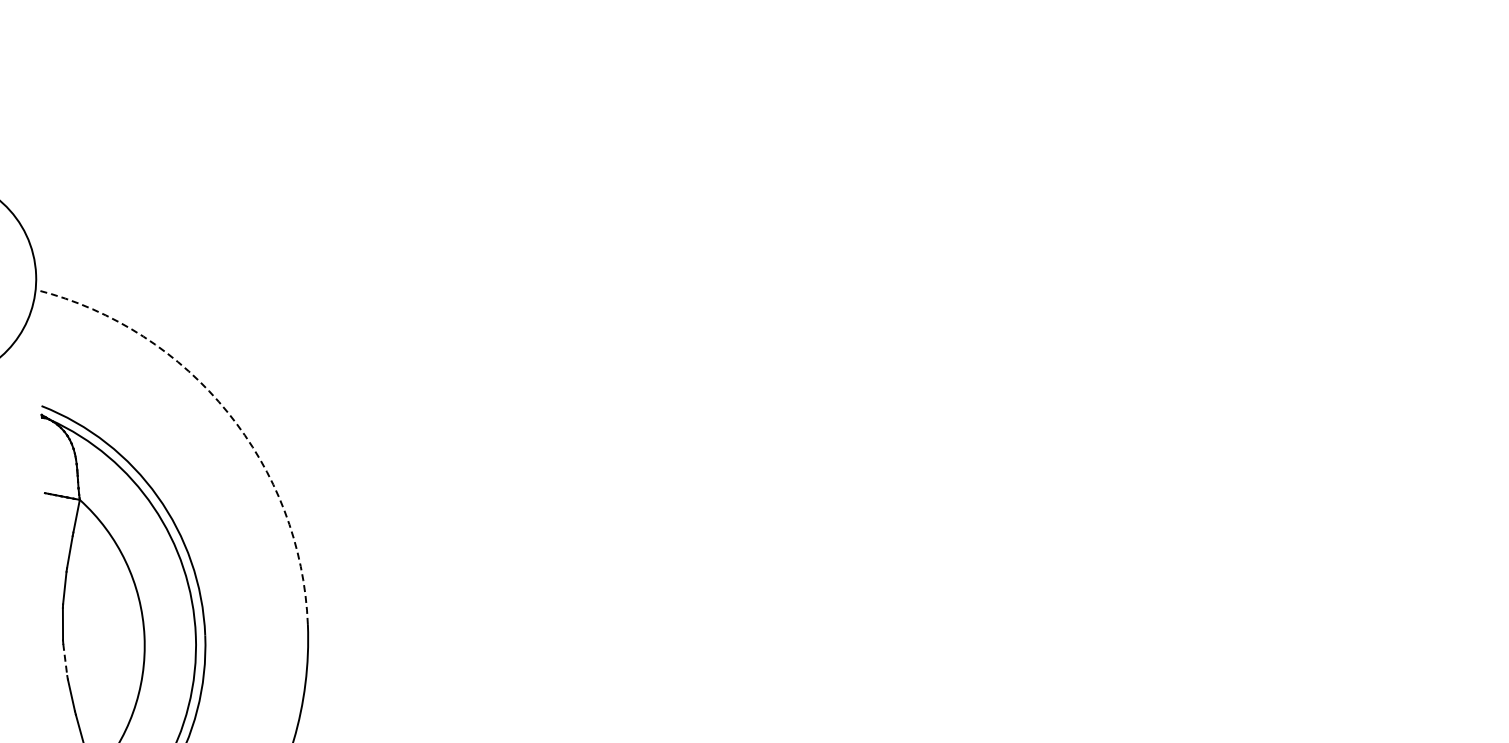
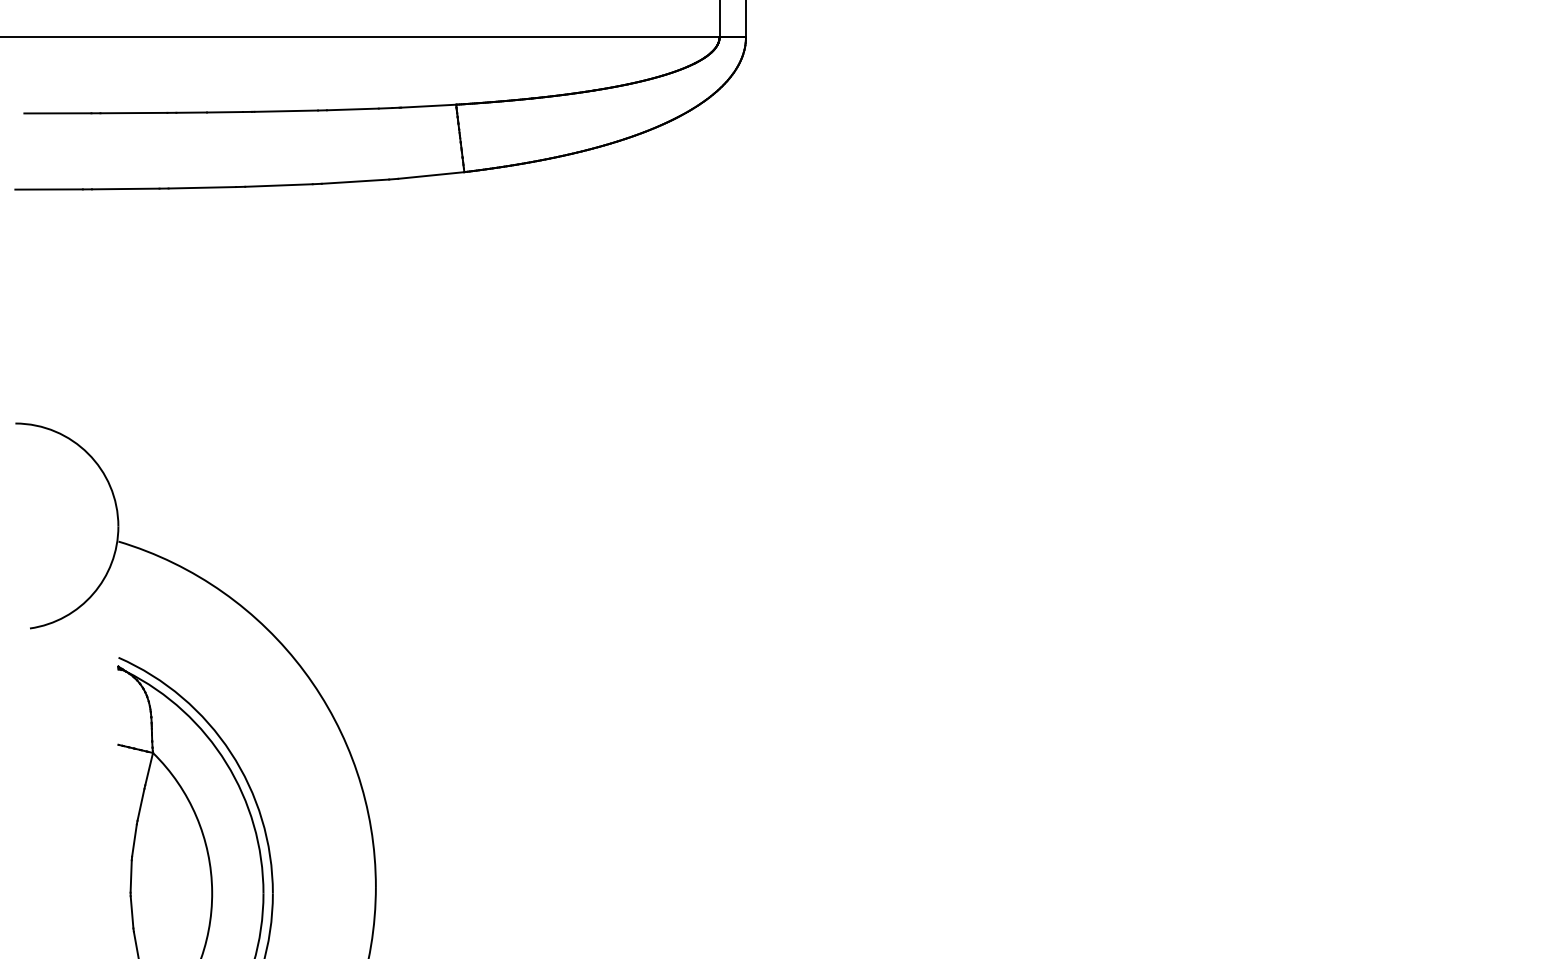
arc: (227, 412) -> (304, 671), dashed -> solid
line: (65, 660) -> (132, 912), dashed -> solid

